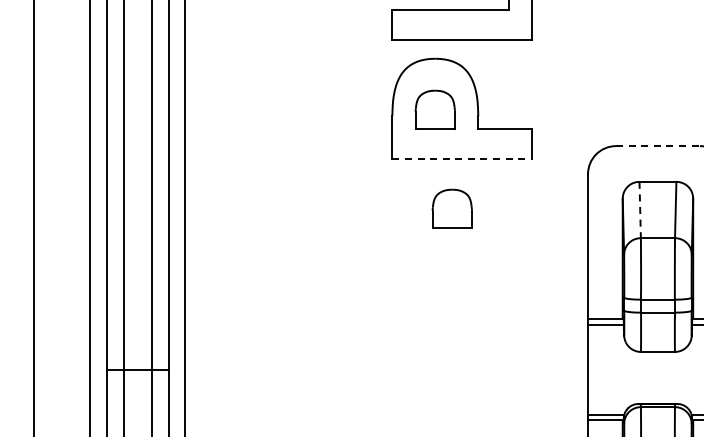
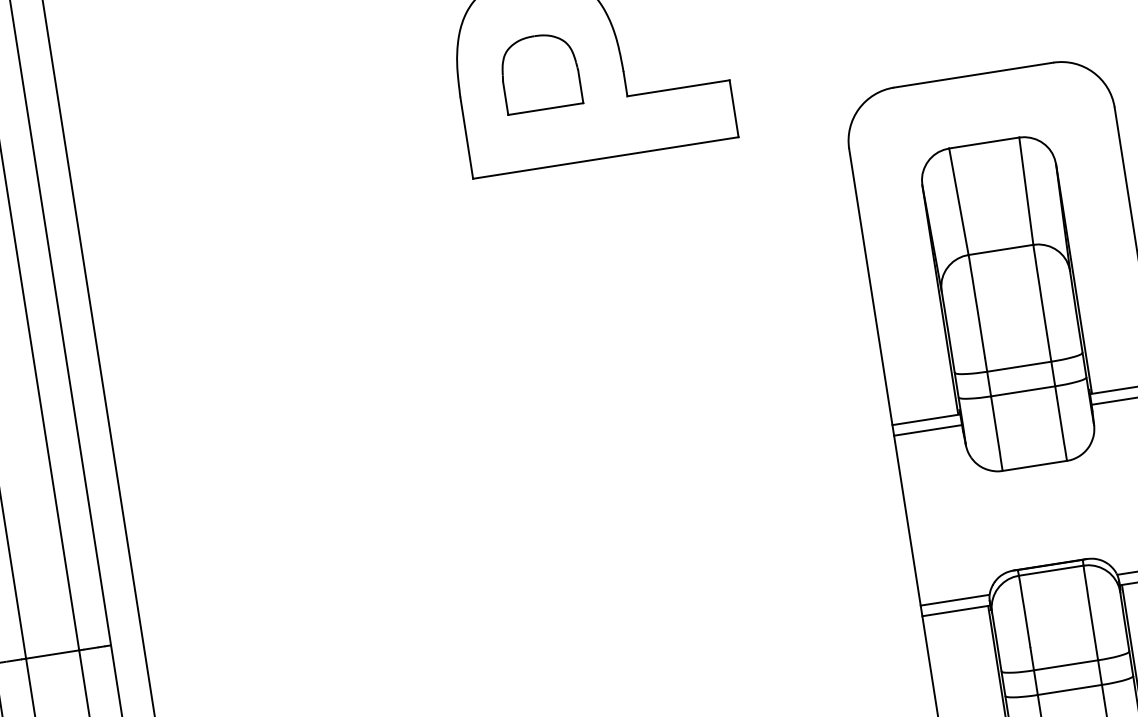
line: (657, 146) -> (972, 76), dashed -> solid
line: (462, 159) -> (606, 158), dashed -> solid
part: (451, 208) -> (600, 254), removed
line: (640, 210) -> (959, 202), dashed -> solid

